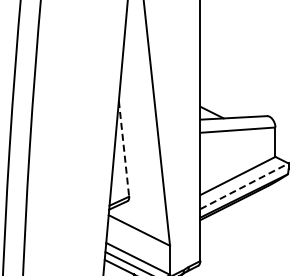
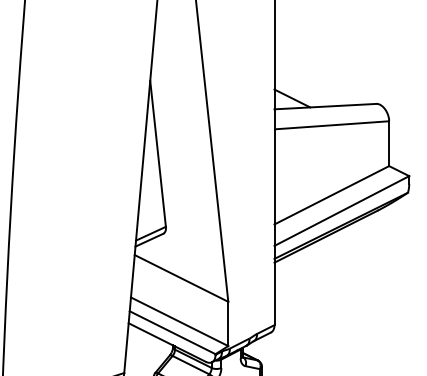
line: (124, 149) -> (158, 154), dashed -> solid
line: (244, 186) -> (341, 211), dashed -> solid

